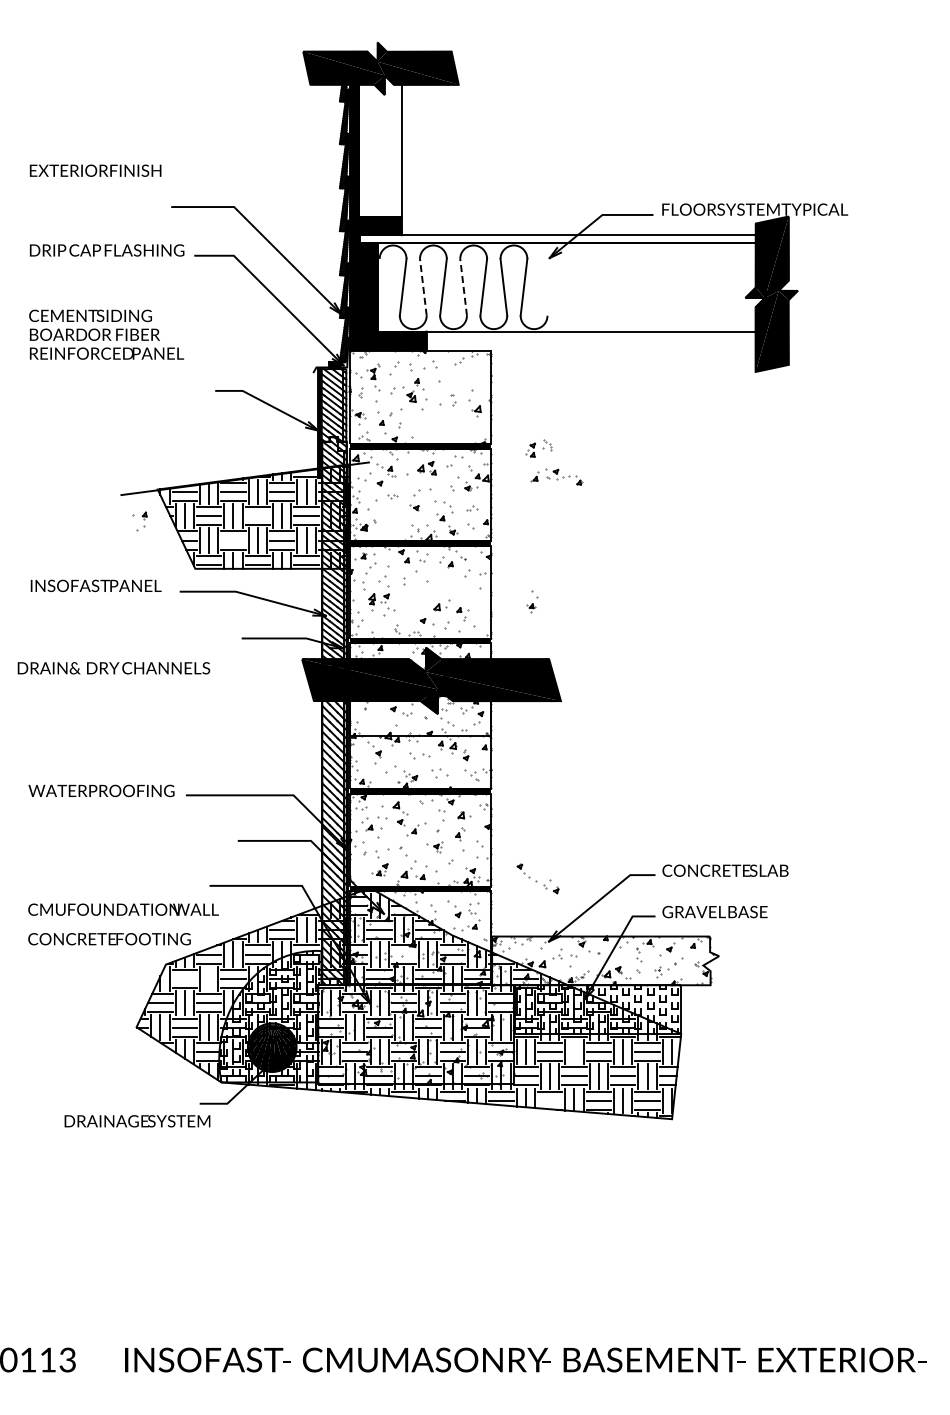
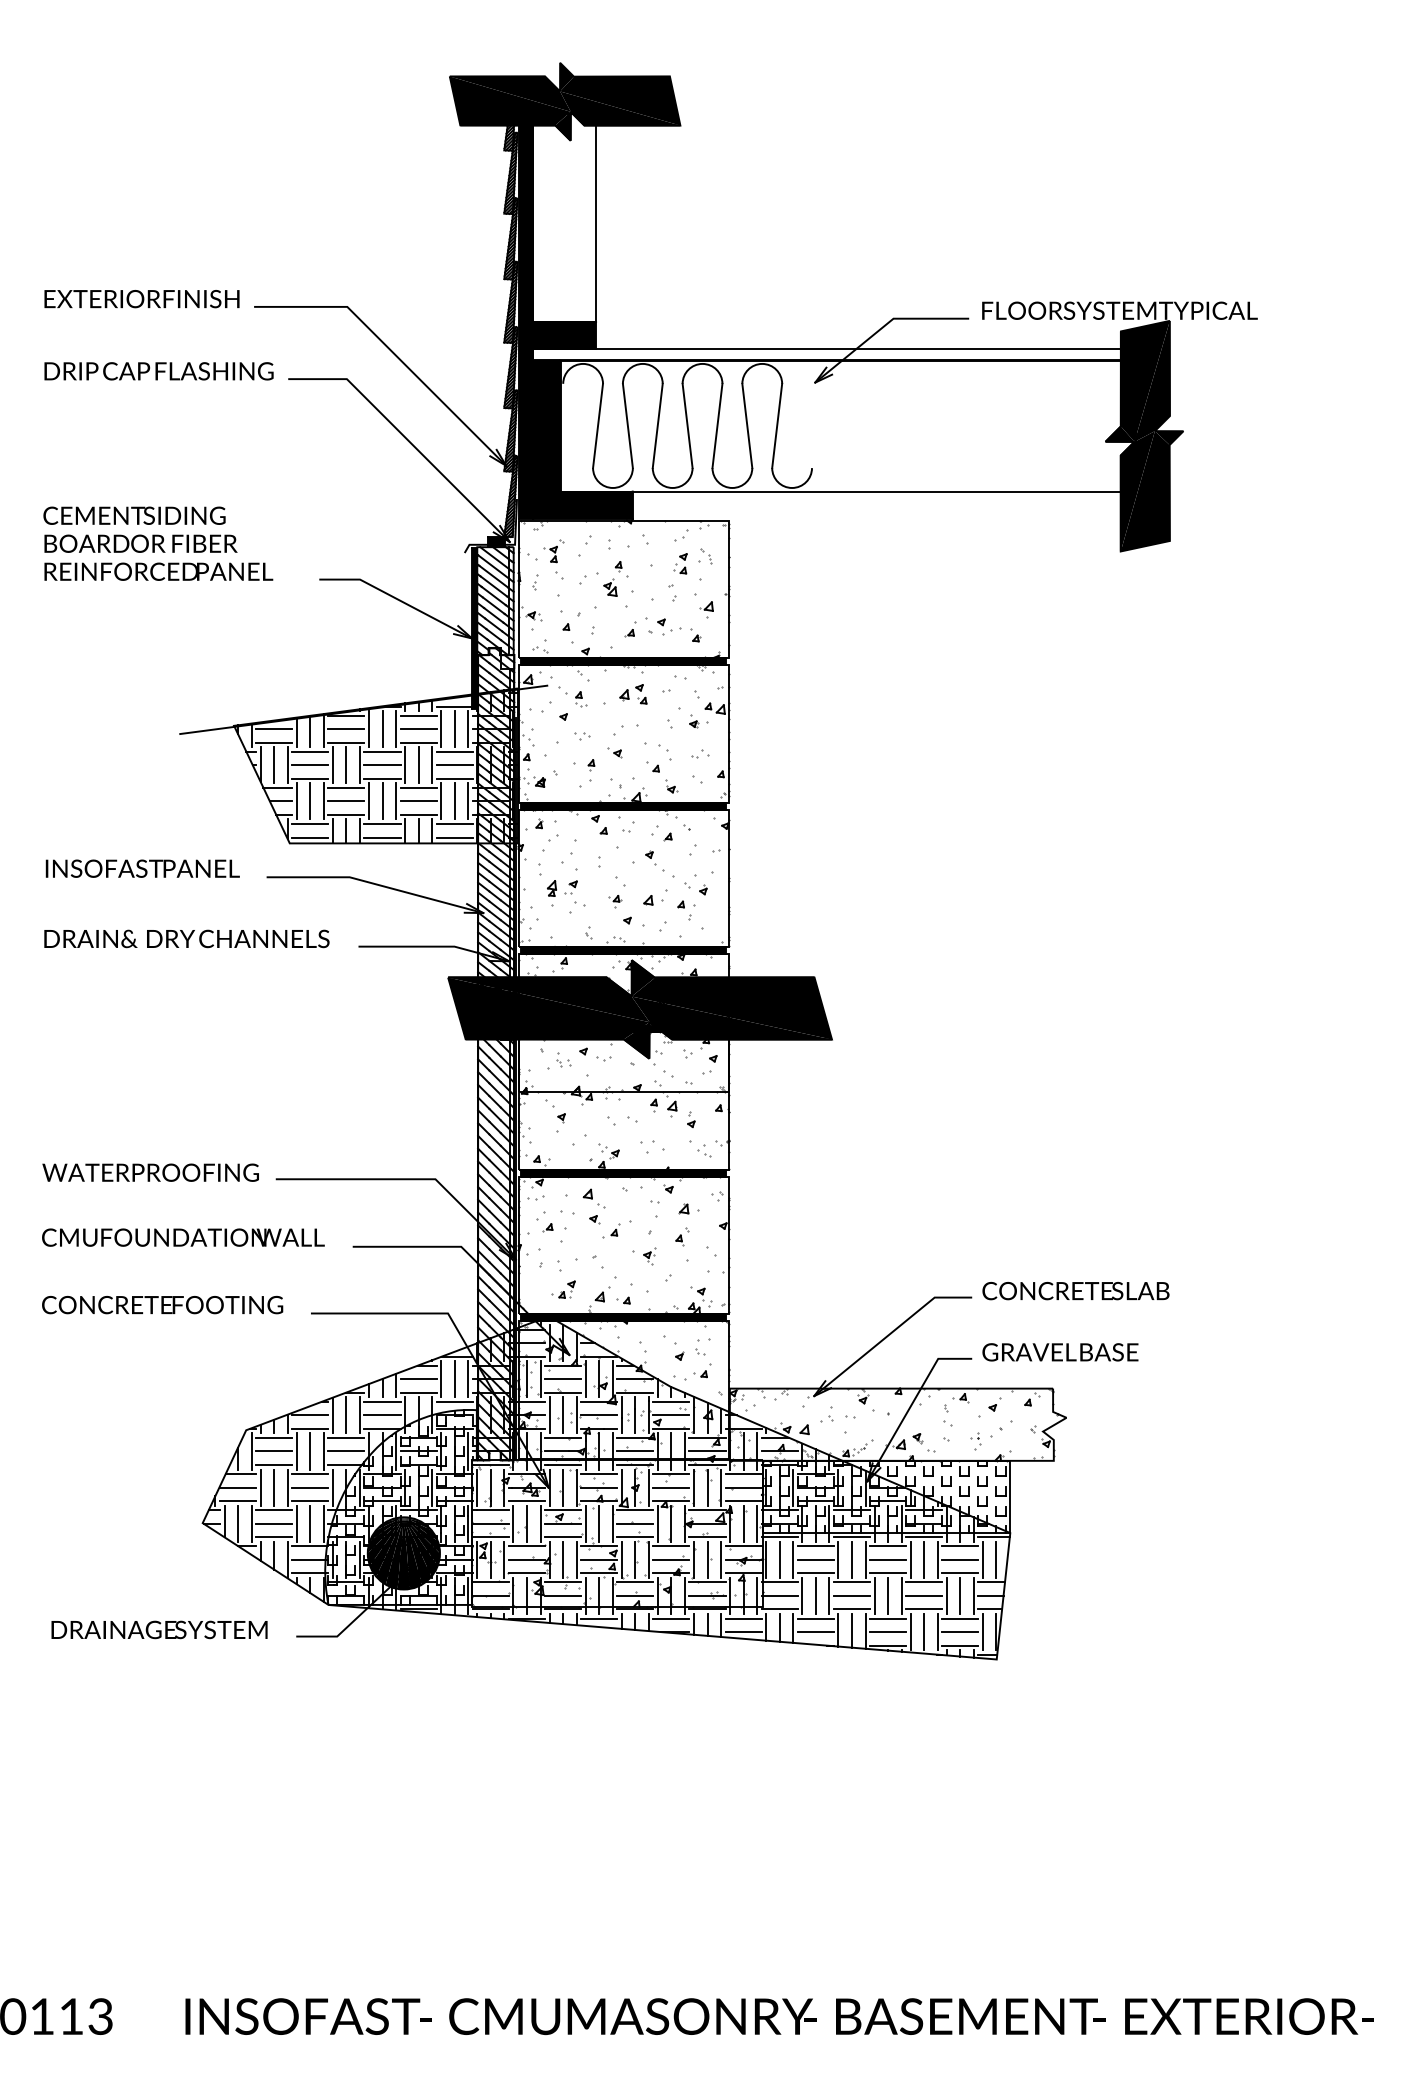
text: (95, 170) -> (141, 298), moved
line: (423, 287) -> (628, 426), dashed -> solid
line: (463, 287) -> (687, 426), dashed -> solid
text: (106, 334) -> (158, 543), moved
part: (538, 448) -> (691, 561), moved
part: (556, 476) -> (662, 629), moved
line: (257, 516) -> (381, 765), added
part: (139, 521) -> (583, 773), moved
line: (233, 540) -> (346, 801), added
part: (532, 601) -> (617, 891), moved
text: (113, 668) -> (186, 939), moved
part: (376, 715) -> (558, 1060), added
part: (537, 878) -> (675, 872), moved
text: (123, 909) -> (183, 1237), moved
text: (109, 939) -> (162, 1305), moved
line: (403, 954) -> (598, 1415), added
line: (184, 978) -> (273, 1450), added
line: (209, 978) -> (310, 1450), added
line: (574, 1051) -> (852, 1559), added
line: (549, 1100) -> (814, 1631), added
text: (137, 1121) -> (159, 1630), moved

